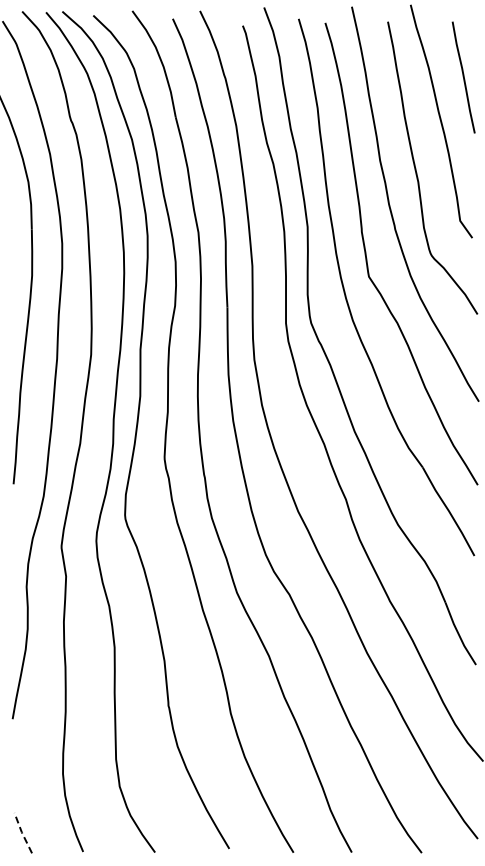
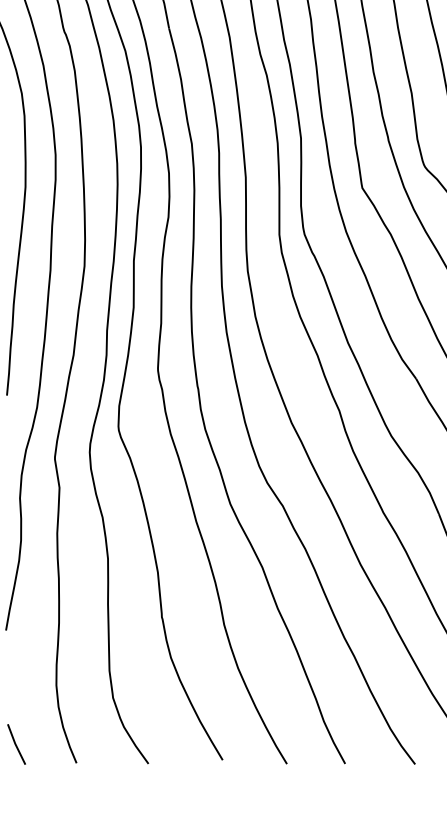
line: (22, 833) -> (15, 744), dashed -> solid

